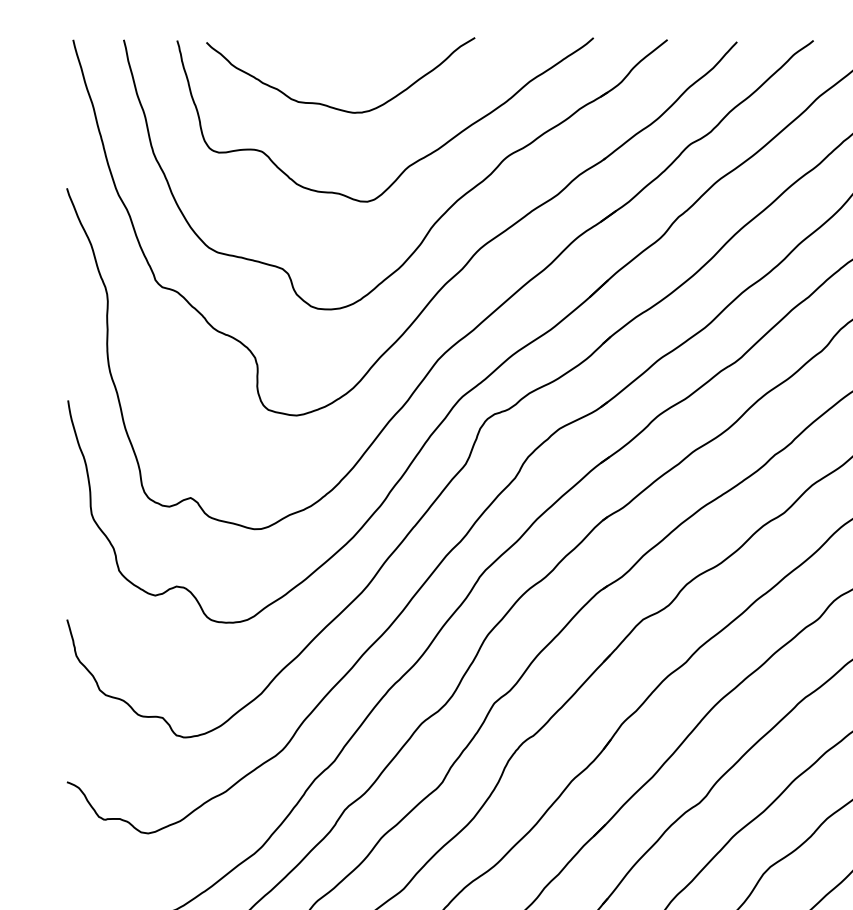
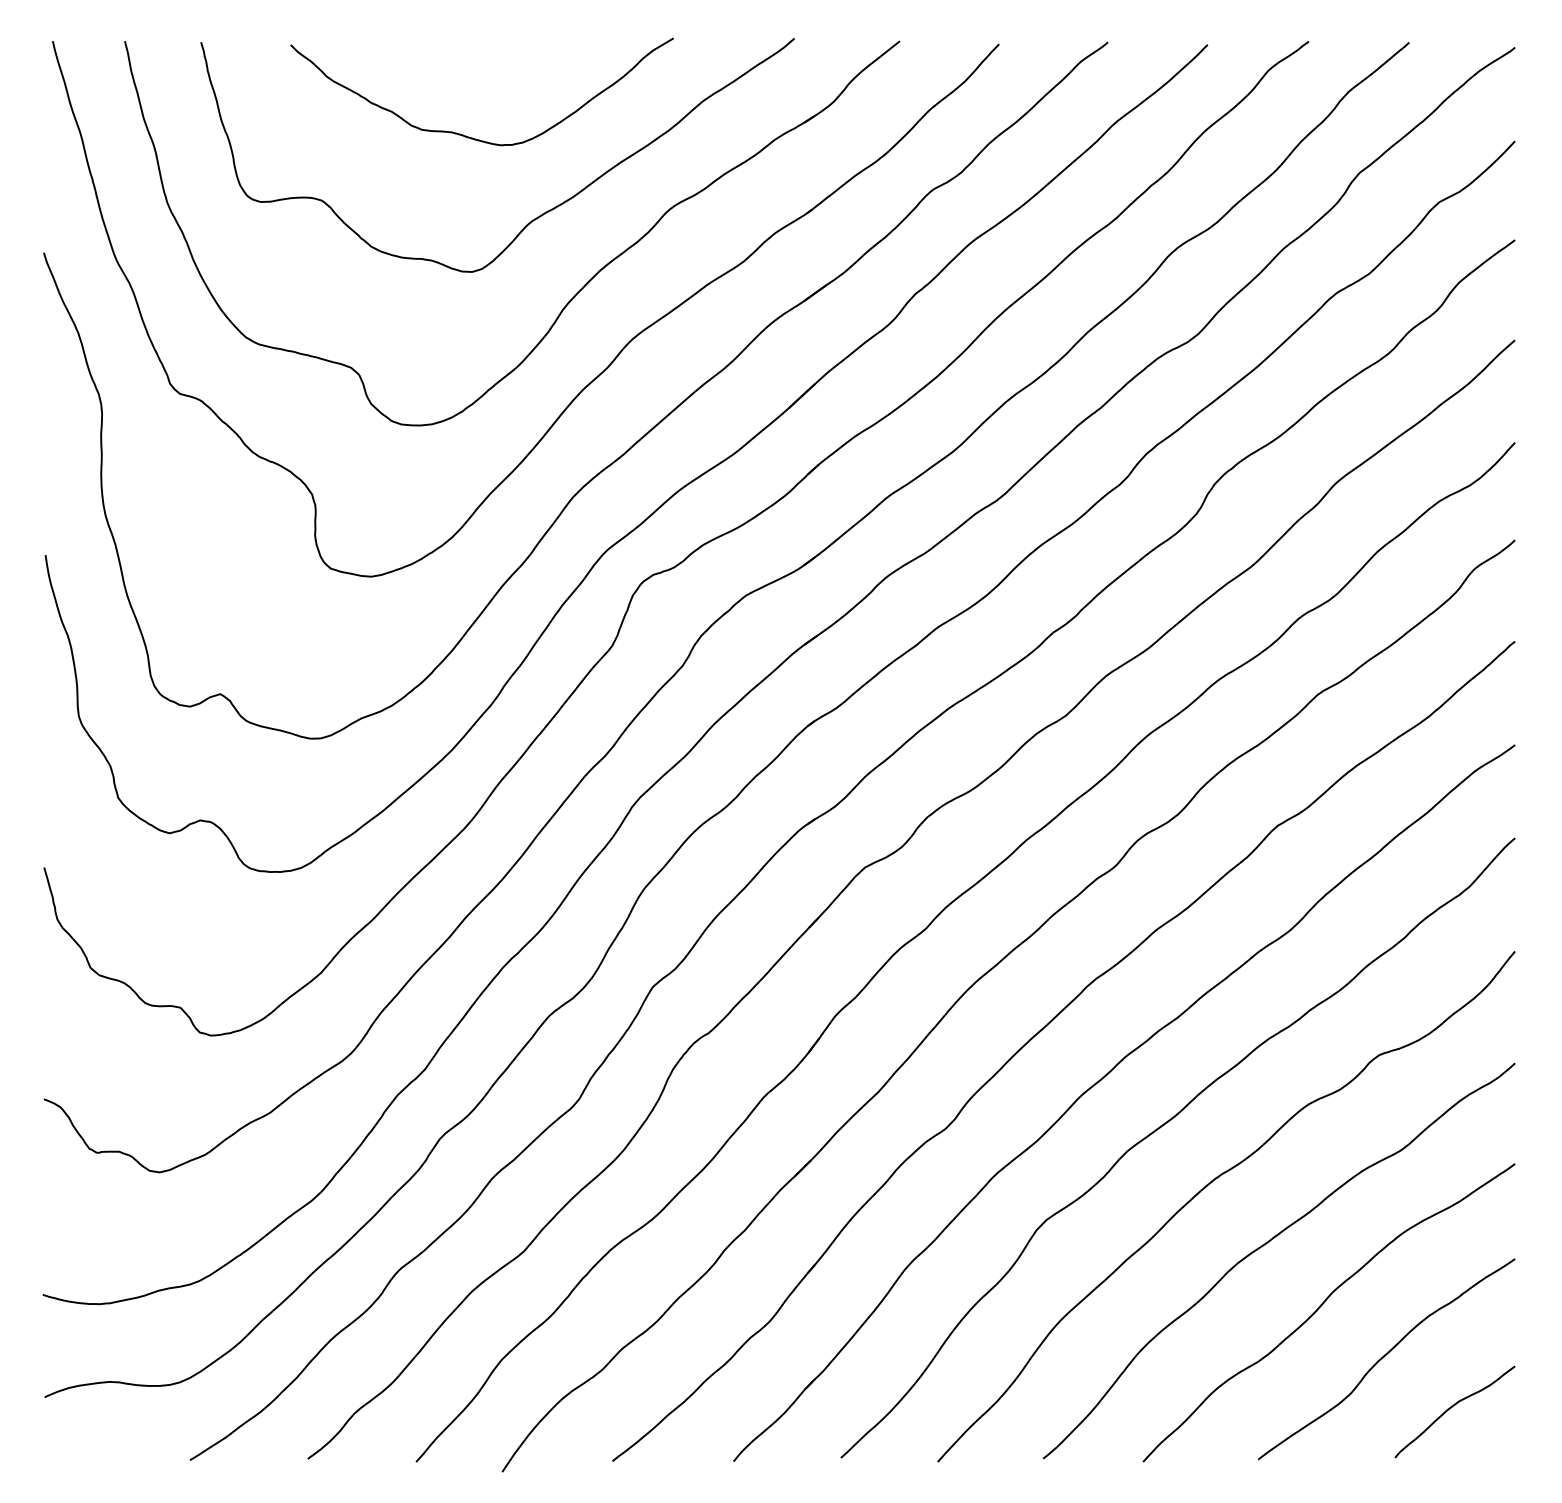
curve: (329, 106) -> (466, 135), moved

